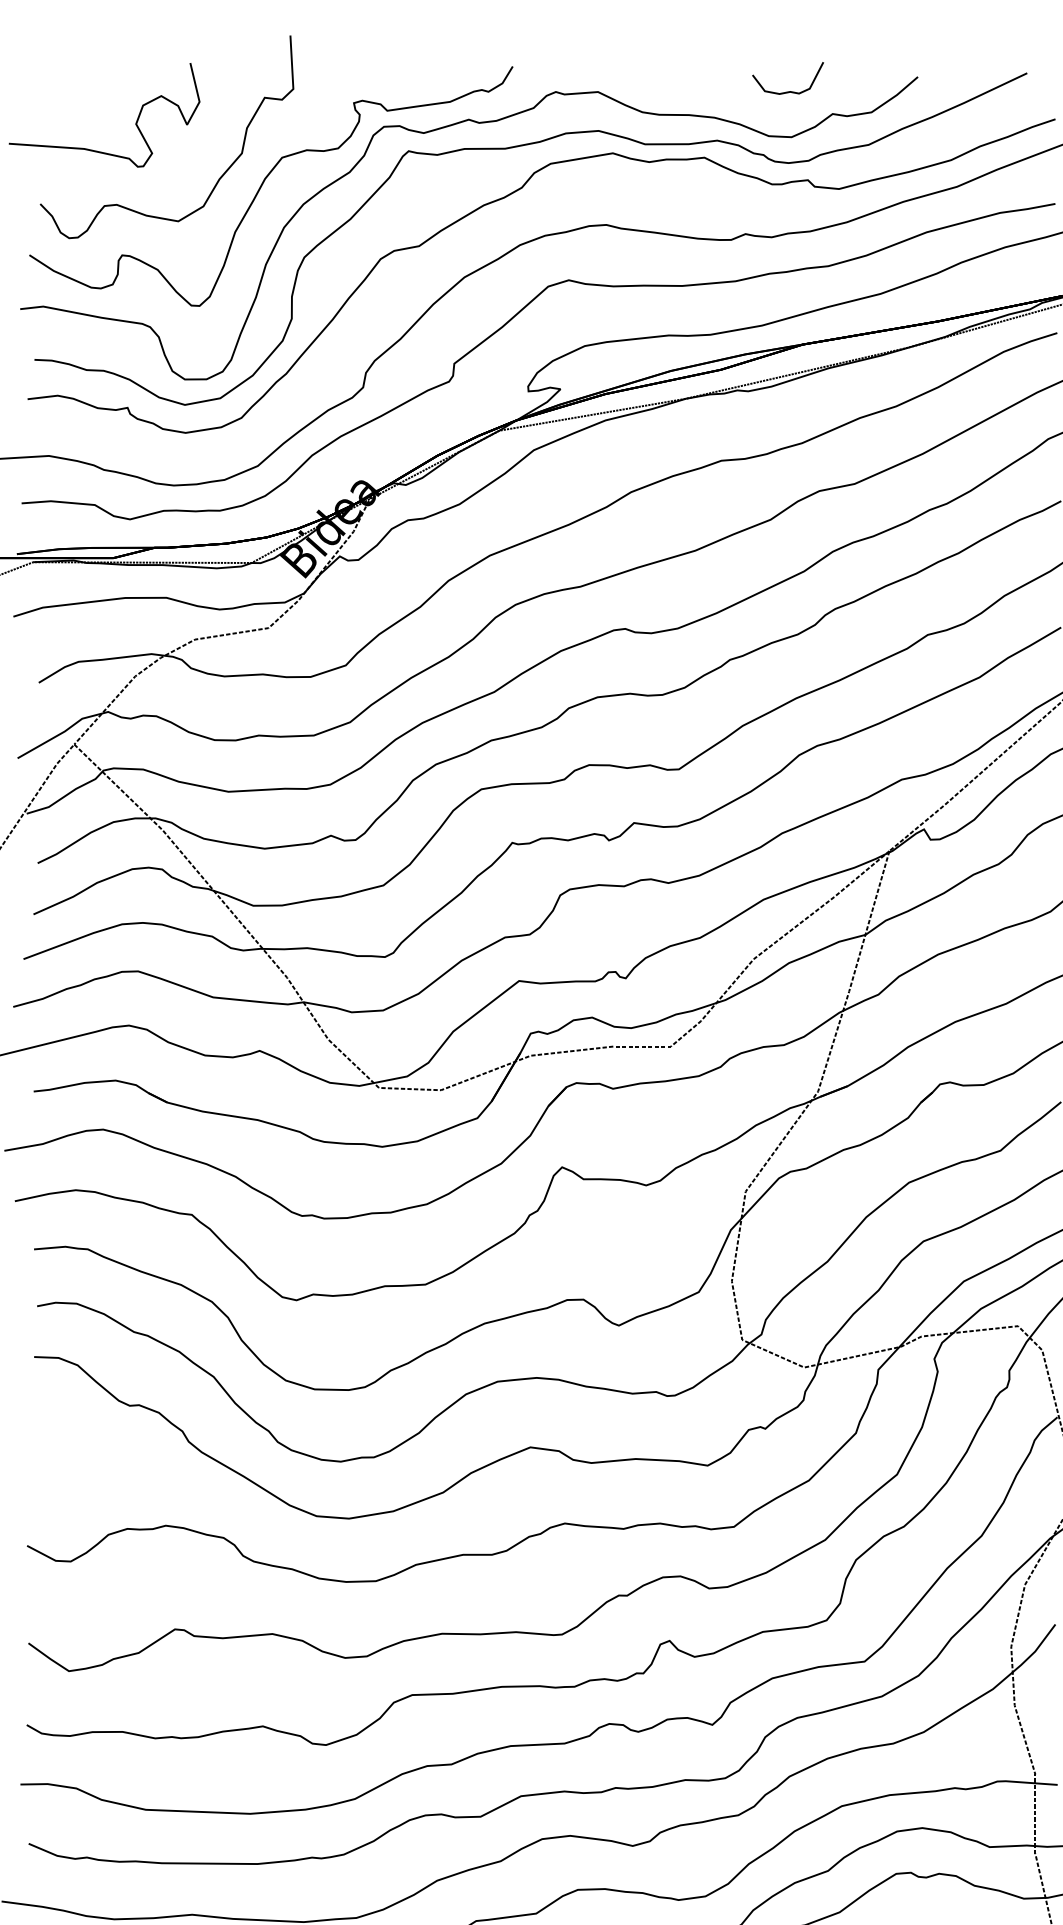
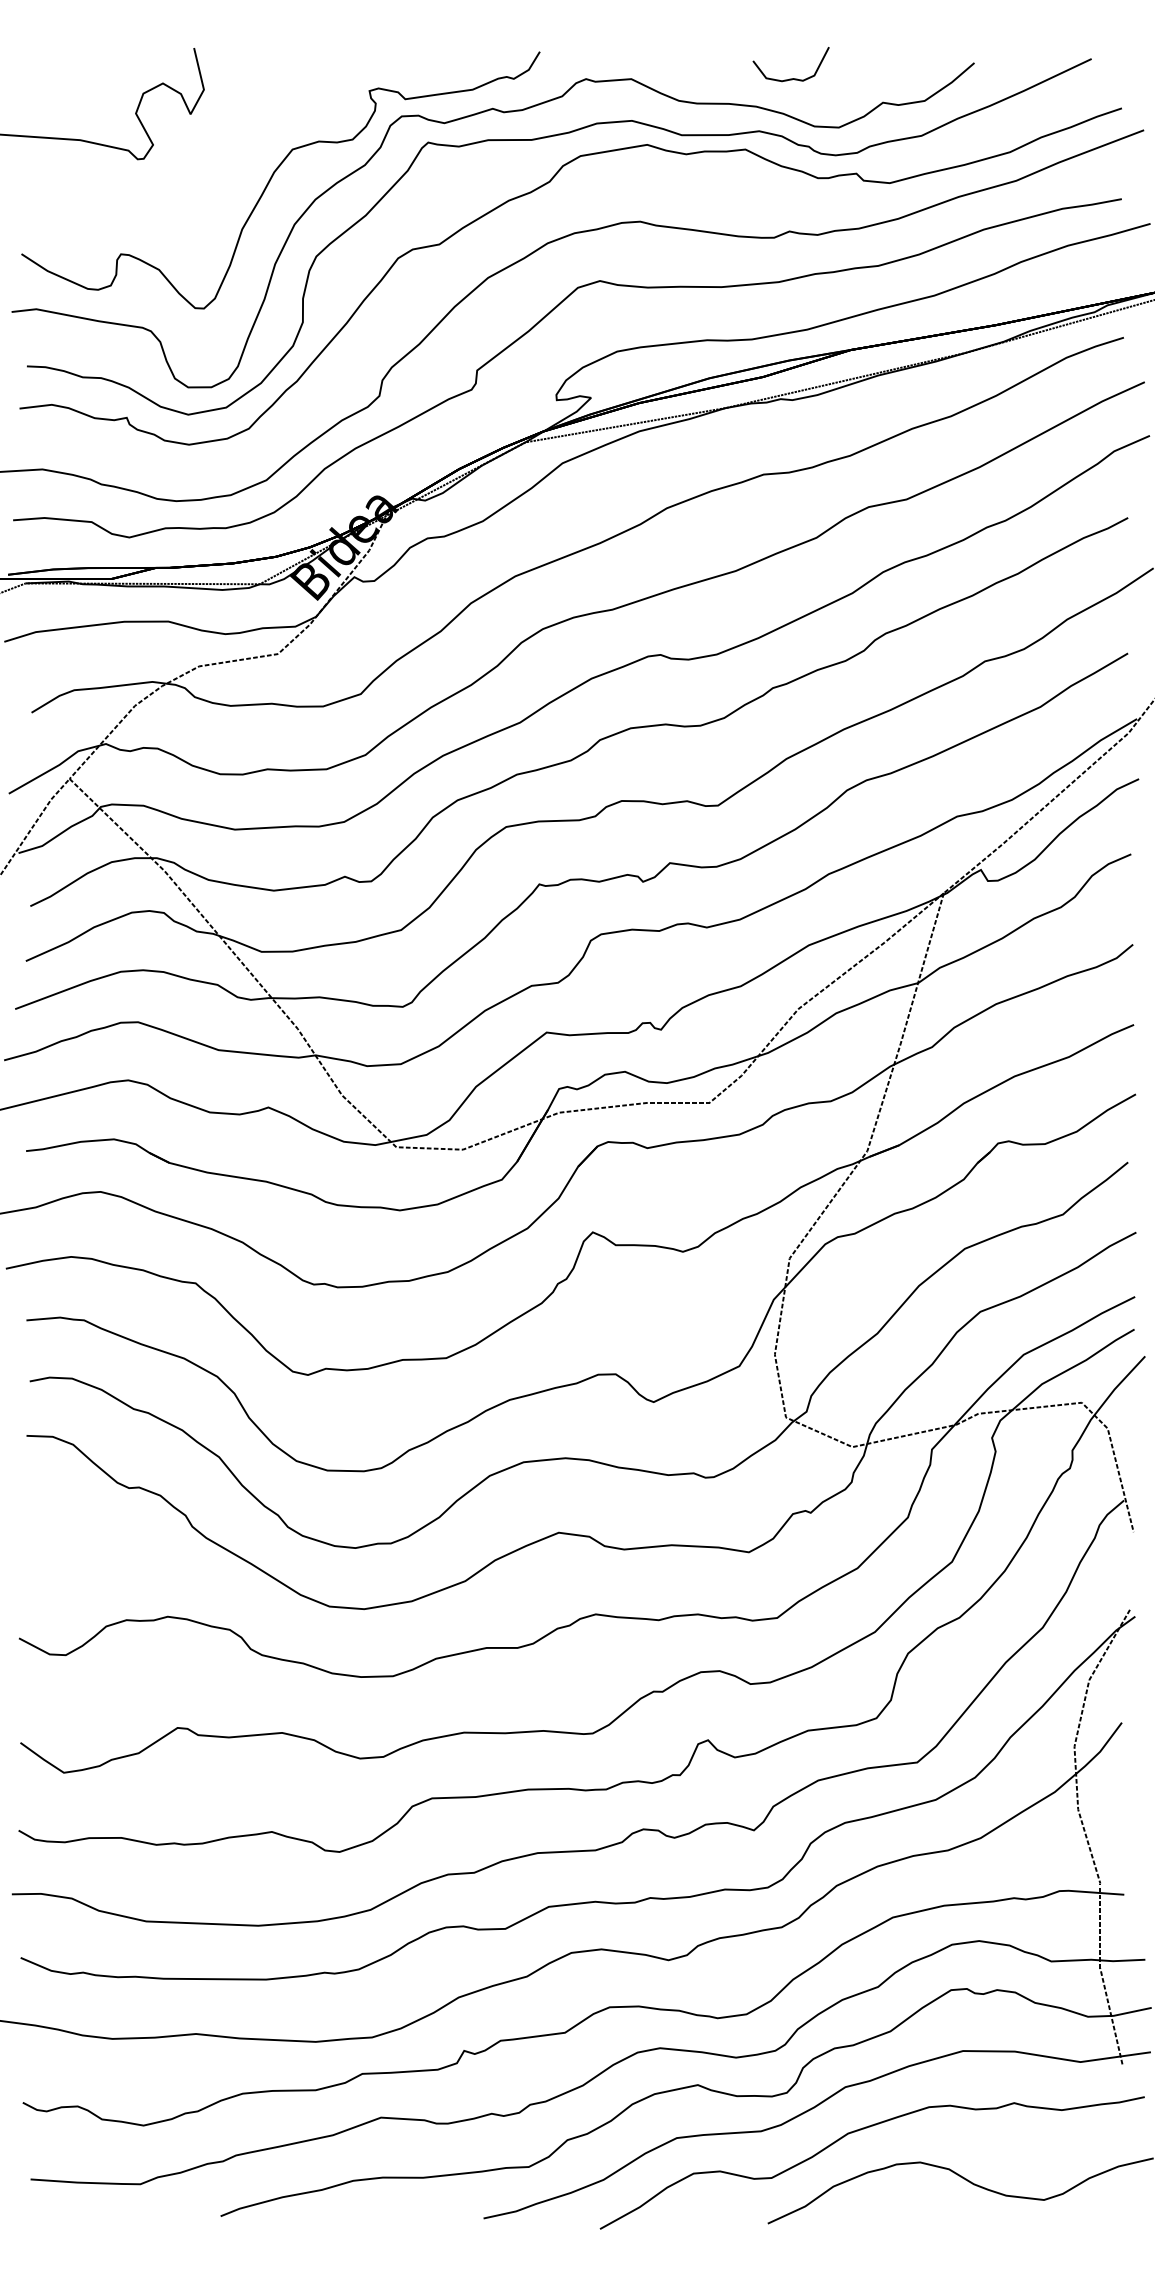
curve: (787, 91) -> (790, 78), moved
curve: (220, 176) -> (226, 169), removed

